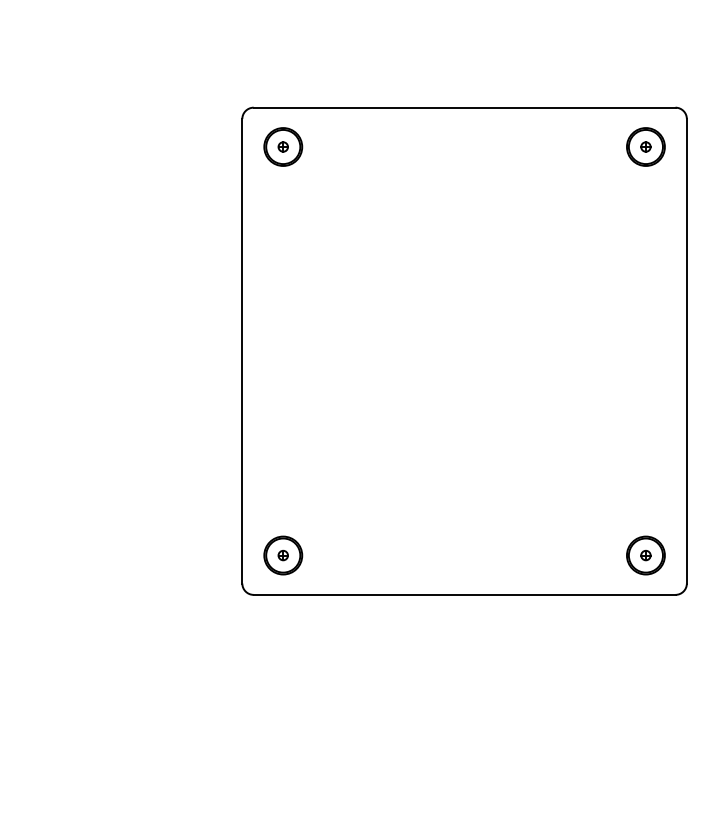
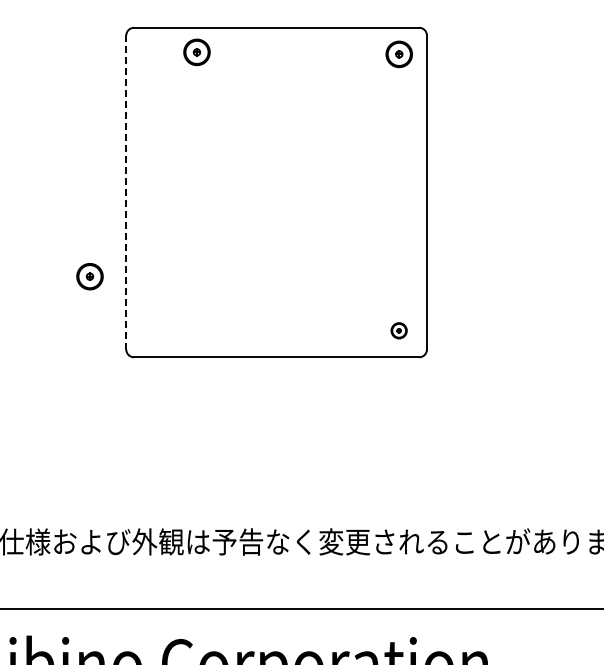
part: (282, 147) -> (196, 52), moved
line: (242, 351) -> (126, 192), solid -> dashed
part: (282, 555) -> (89, 276), moved
part: (644, 555) -> (398, 330), size x0.6

